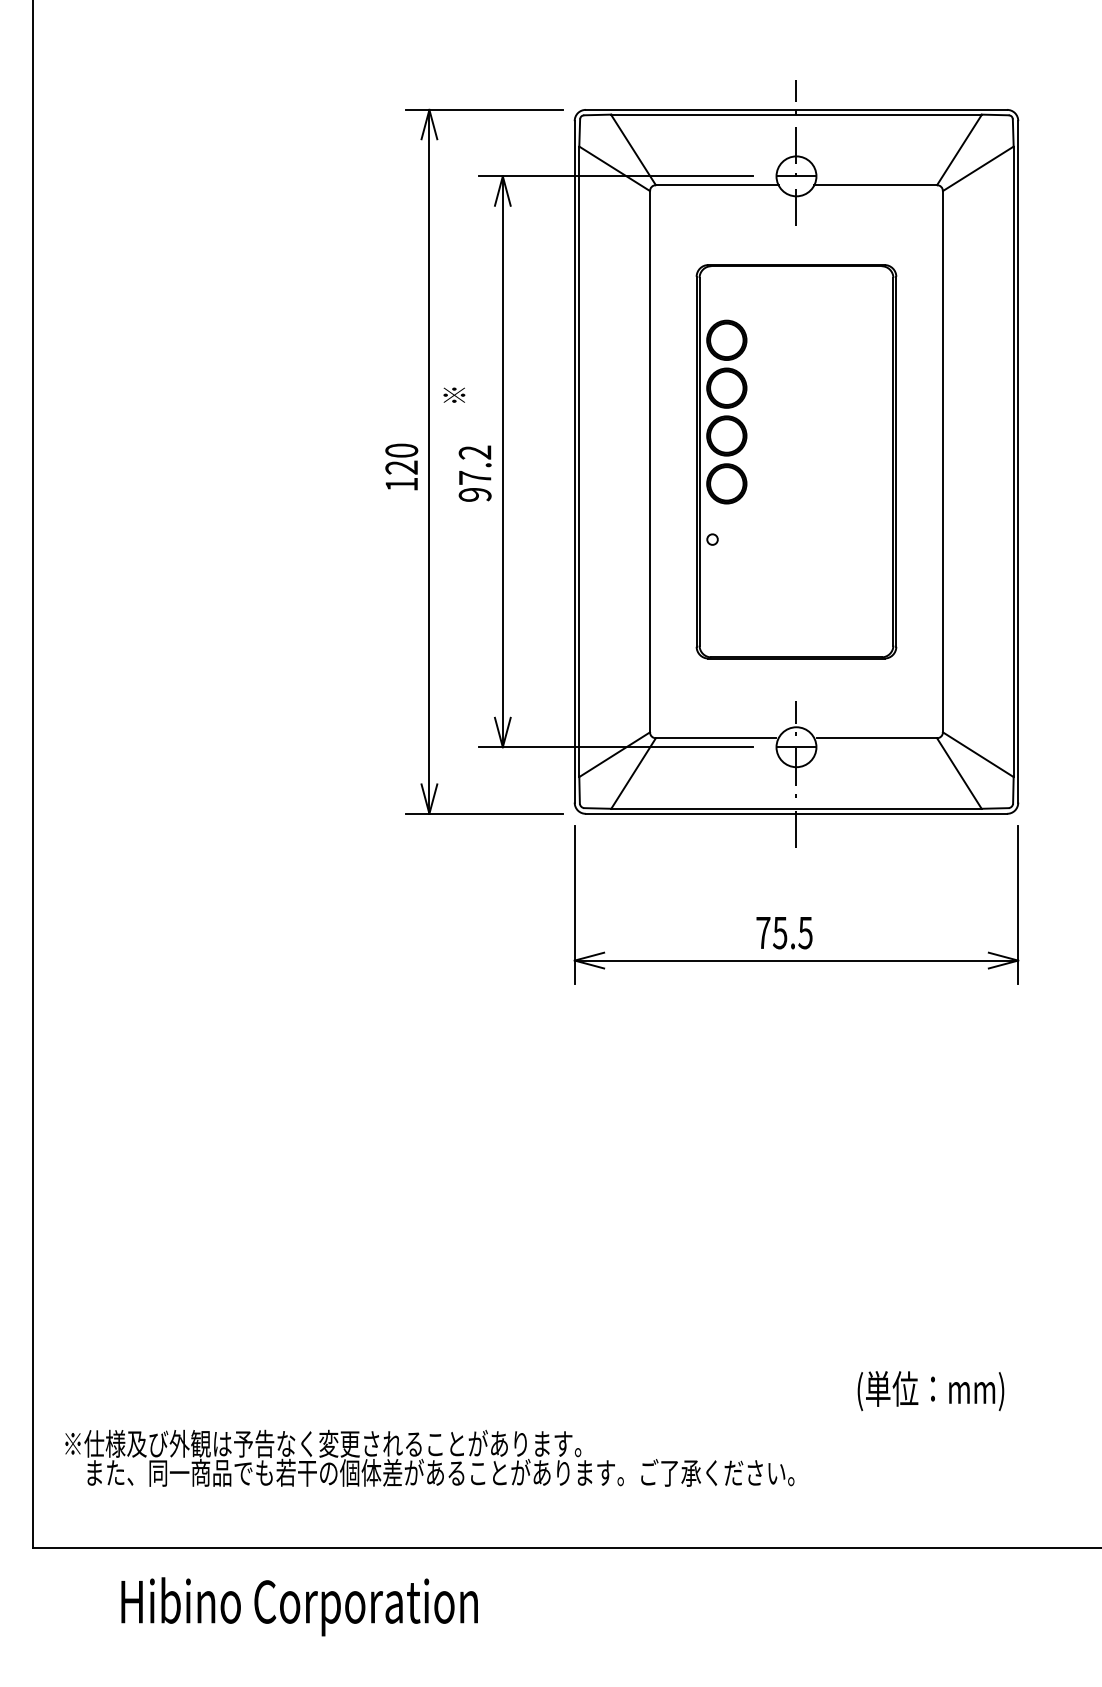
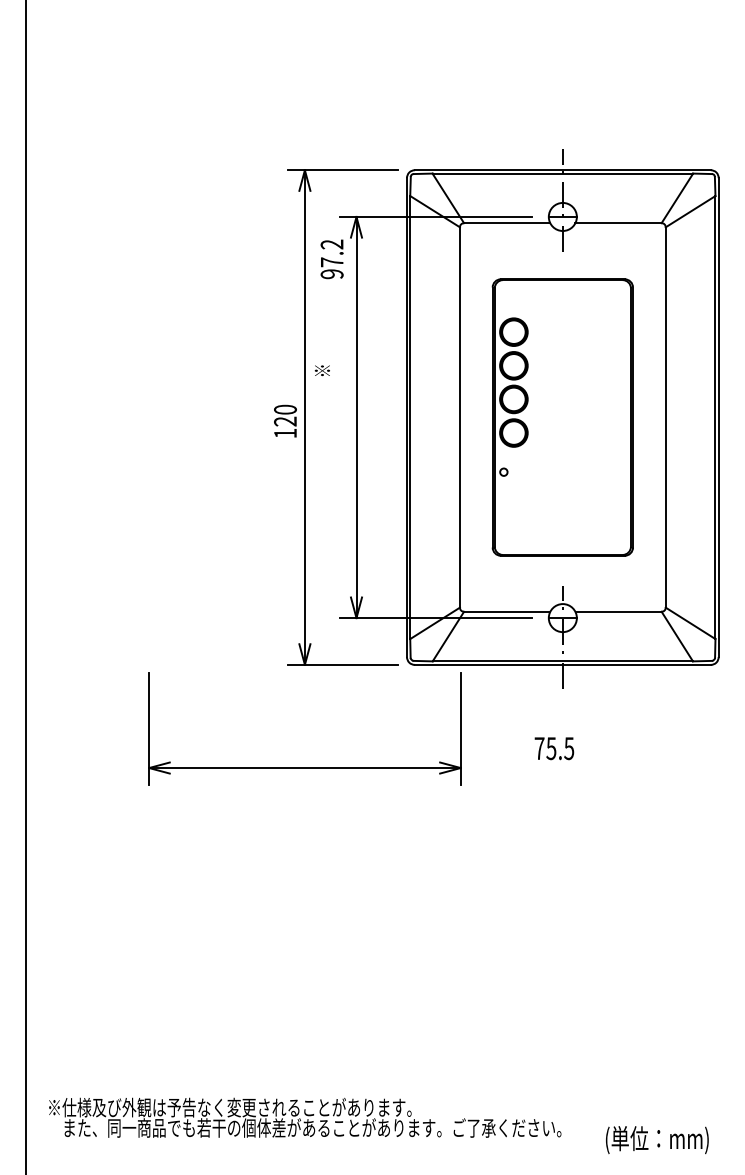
text: (474, 473) -> (331, 259), moved
part: (796, 960) -> (304, 767), moved
text: (930, 1390) -> (657, 1139), moved

